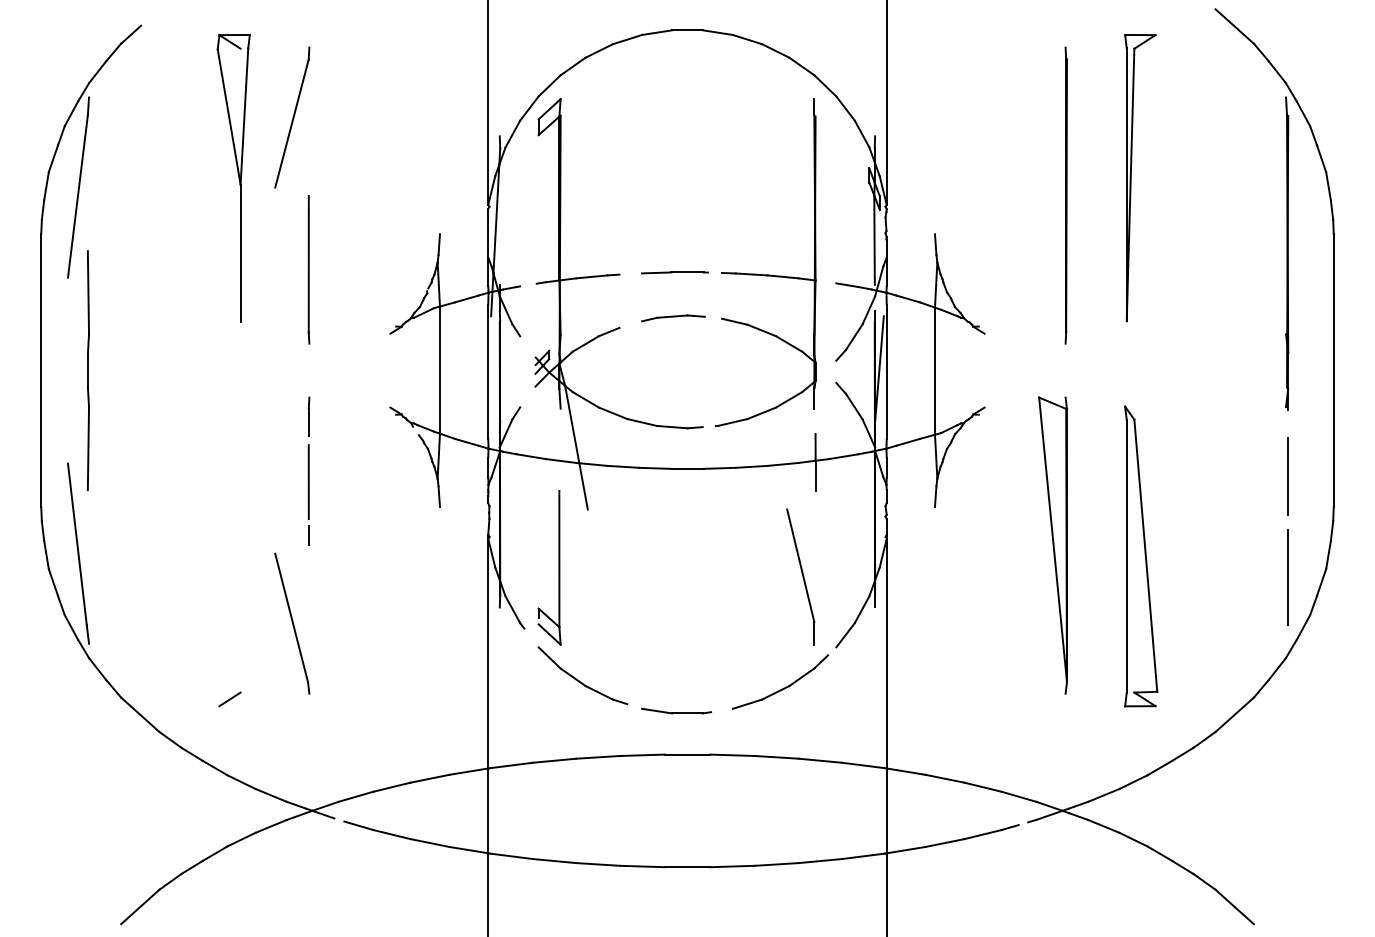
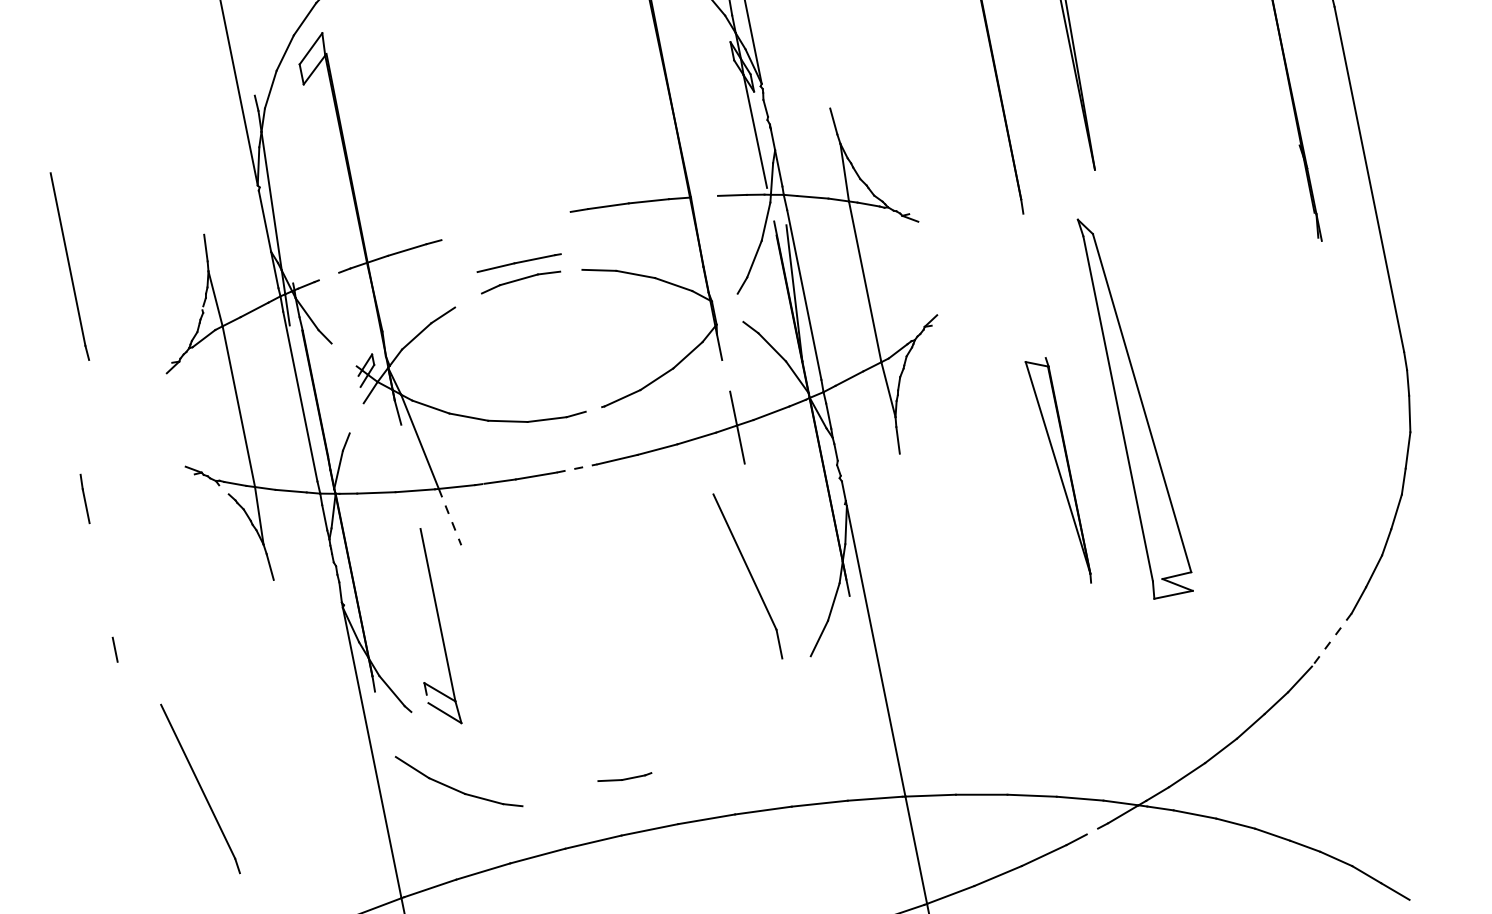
line: (308, 269) -> (69, 266), moved
line: (674, 272) -> (518, 262), moved
line: (687, 468) -> (576, 467), solid -> dashed
line: (1288, 476) -> (1339, 324), removed
line: (308, 481) -> (100, 581), removed
line: (583, 486) -> (450, 517), solid -> dashed
part: (1052, 545) -> (1058, 472), size x0.6
part: (1141, 556) -> (1136, 405), moved
line: (1288, 577) -> (1364, 452), removed
part: (292, 623) -> (200, 788), moved
part: (582, 675) -> (458, 781), moved
part: (783, 687) -> (754, 720), removed
line: (229, 699) -> (56, 876), removed
part: (676, 710) -> (624, 776), size x0.6
line: (1234, 714) -> (1331, 639), solid -> dashed

